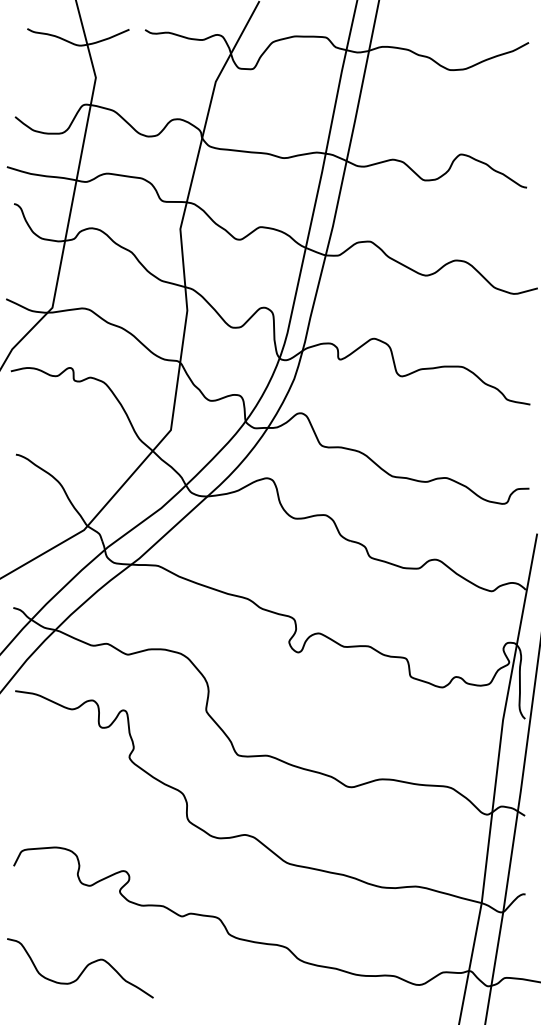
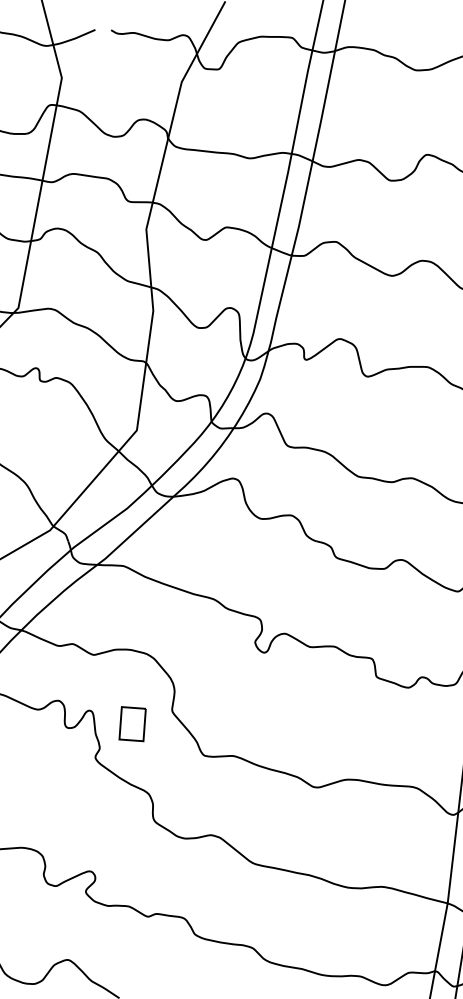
part: (166, 723) -> (132, 723), added

